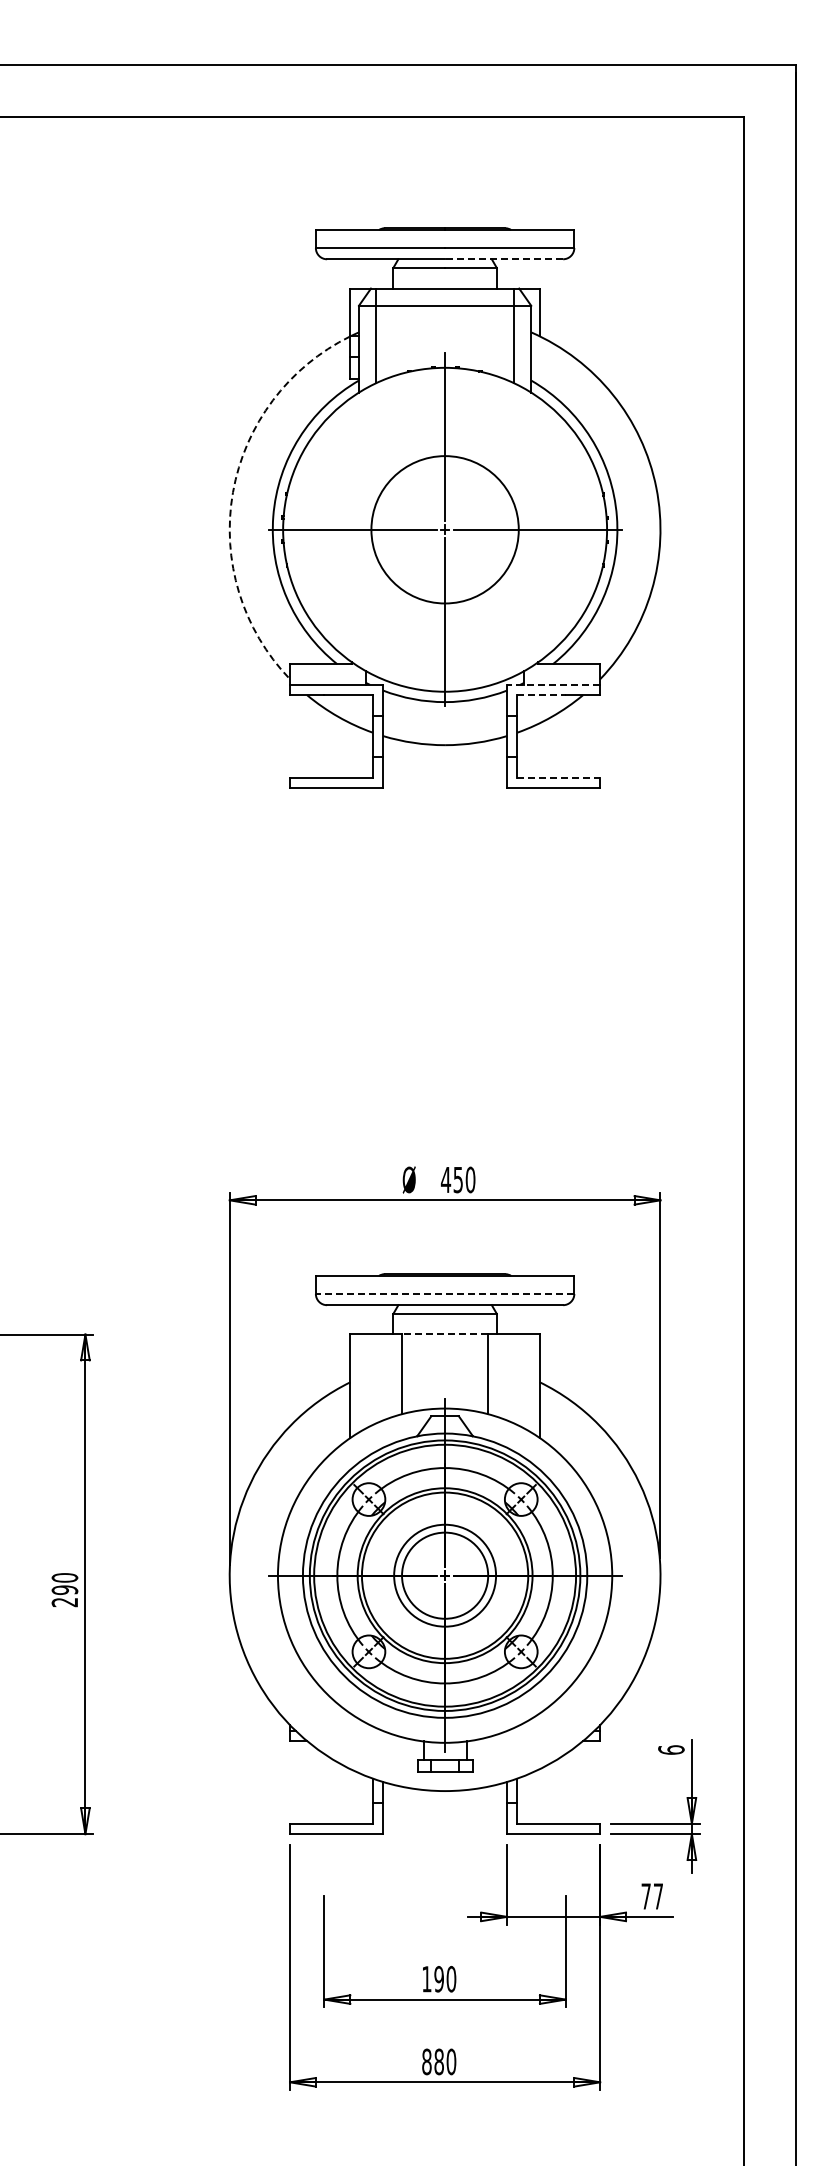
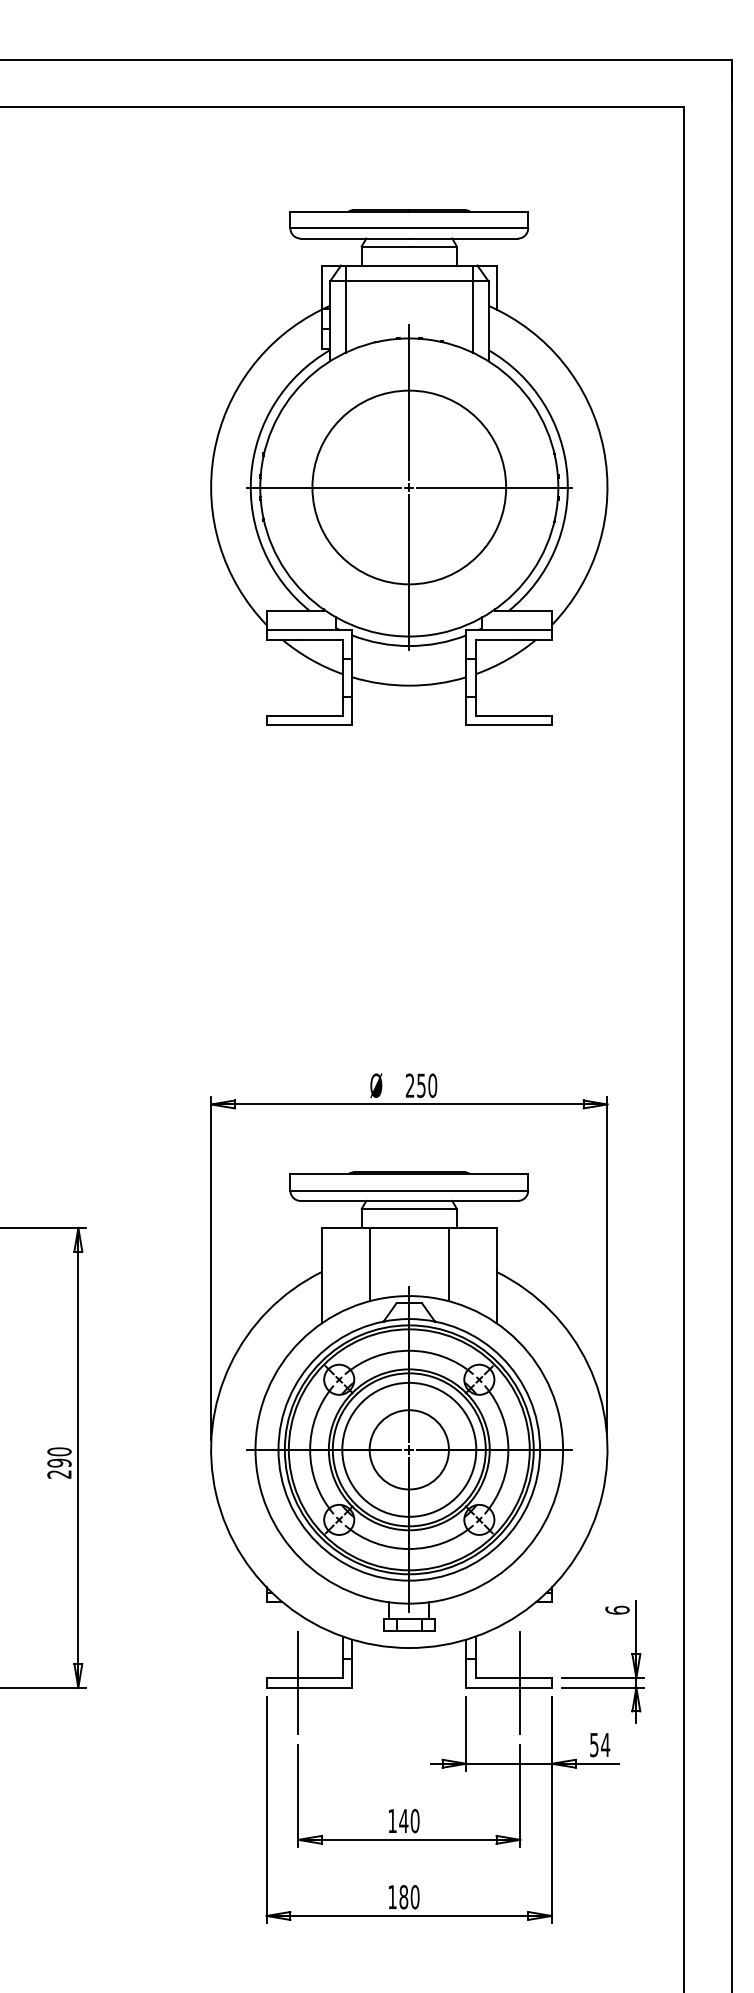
line: (503, 259) -> (463, 238), dashed -> solid
arc: (232, 492) -> (213, 453), dashed -> solid
circle: (444, 529) -> (408, 487), size x1.43
line: (553, 684) -> (509, 629), dashed -> solid
line: (542, 695) -> (498, 639), dashed -> solid
line: (559, 777) -> (514, 715), dashed -> solid
text: (445, 1179) -> (409, 1085), 450 -> 250
line: (444, 1293) -> (408, 1190), dashed -> solid
line: (444, 1334) -> (408, 1227), dashed -> solid
circle: (444, 1575) -> (408, 1449), size x1.43
line: (324, 1828) -> (298, 1682), added
line: (565, 1828) -> (520, 1682), added
text: (652, 1896) -> (600, 1745), 77 -> 54
text: (439, 1979) -> (404, 1821), 190 -> 140
text: (426, 2061) -> (392, 1896), 880 -> 180

